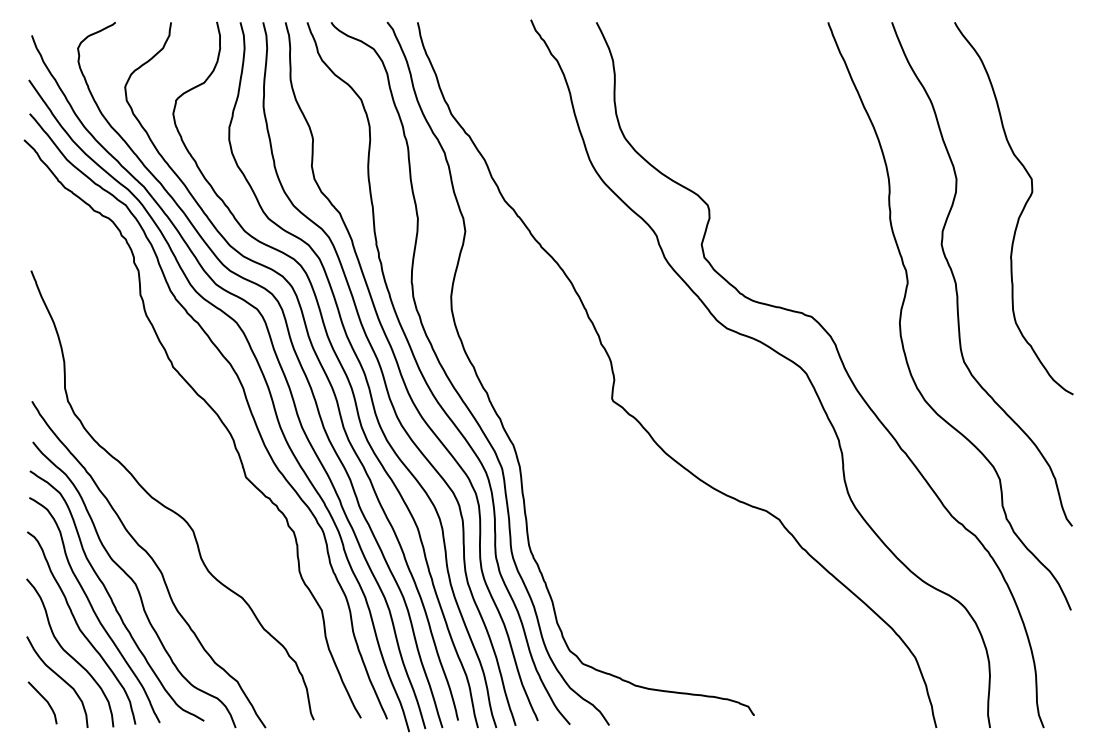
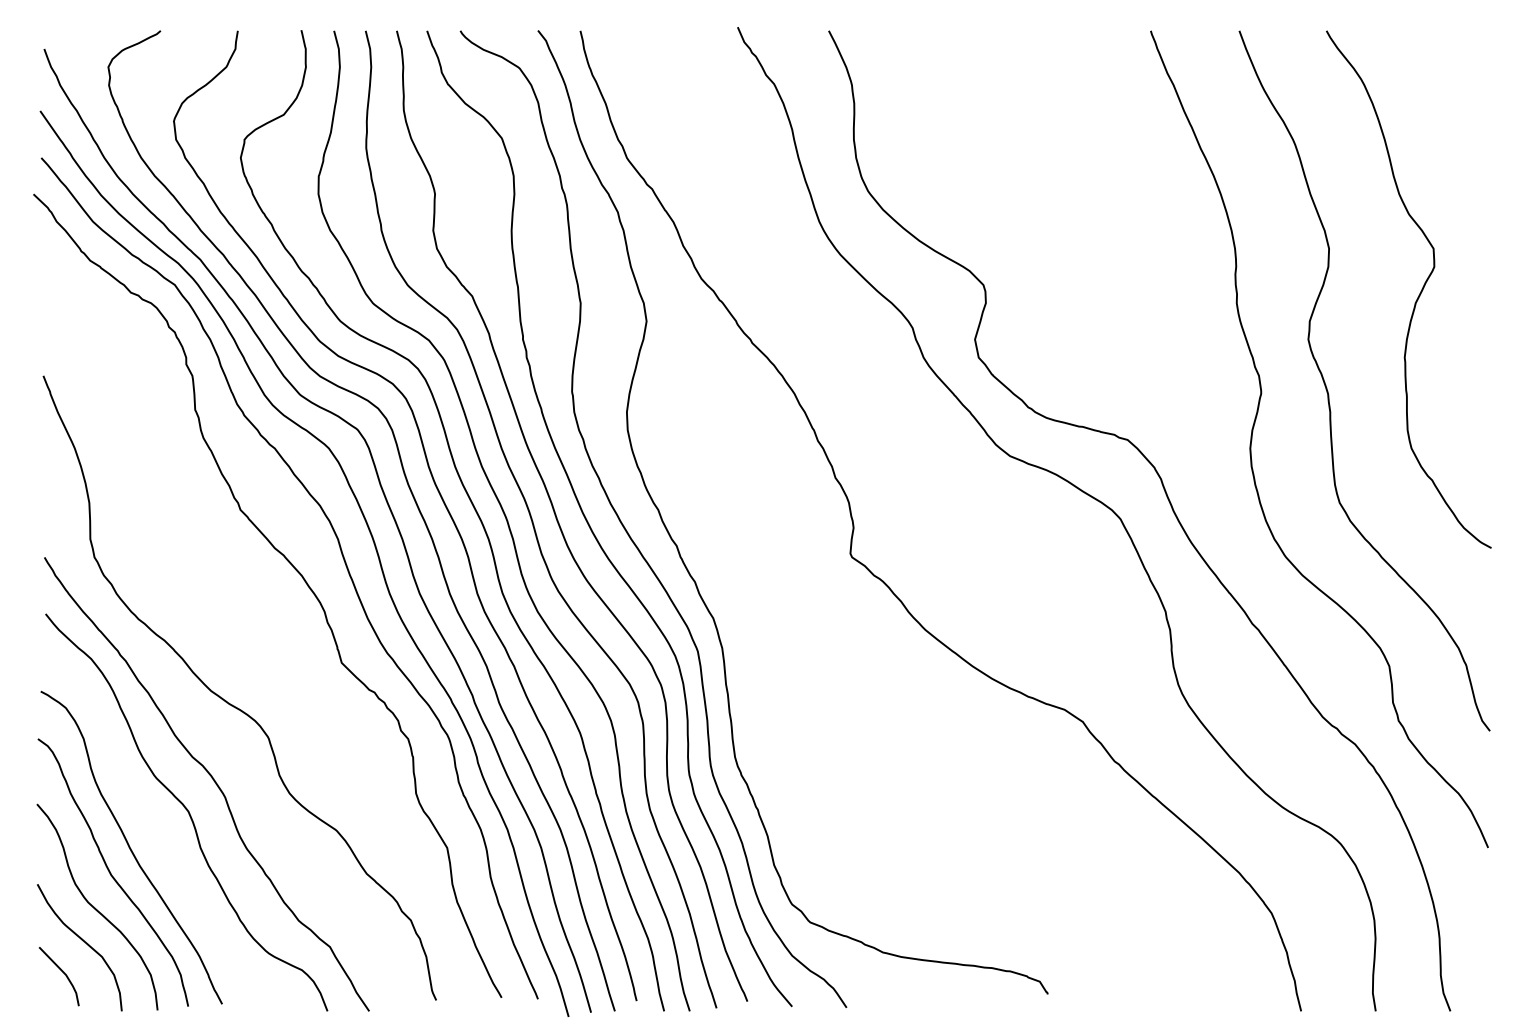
curve: (111, 598) -> (155, 831), removed

